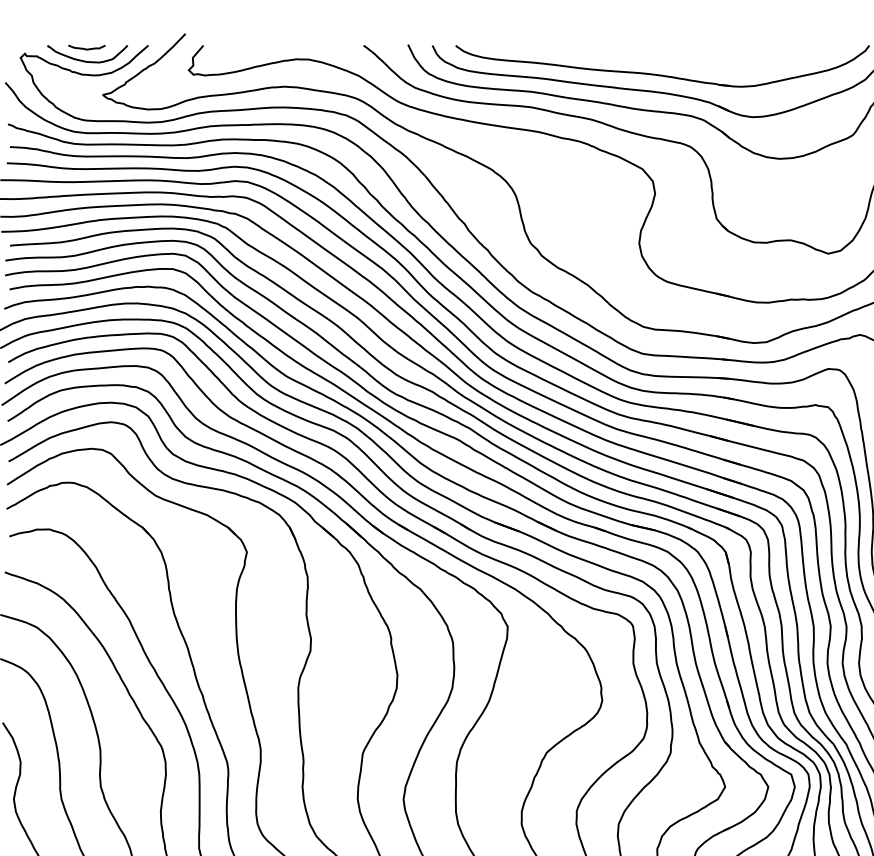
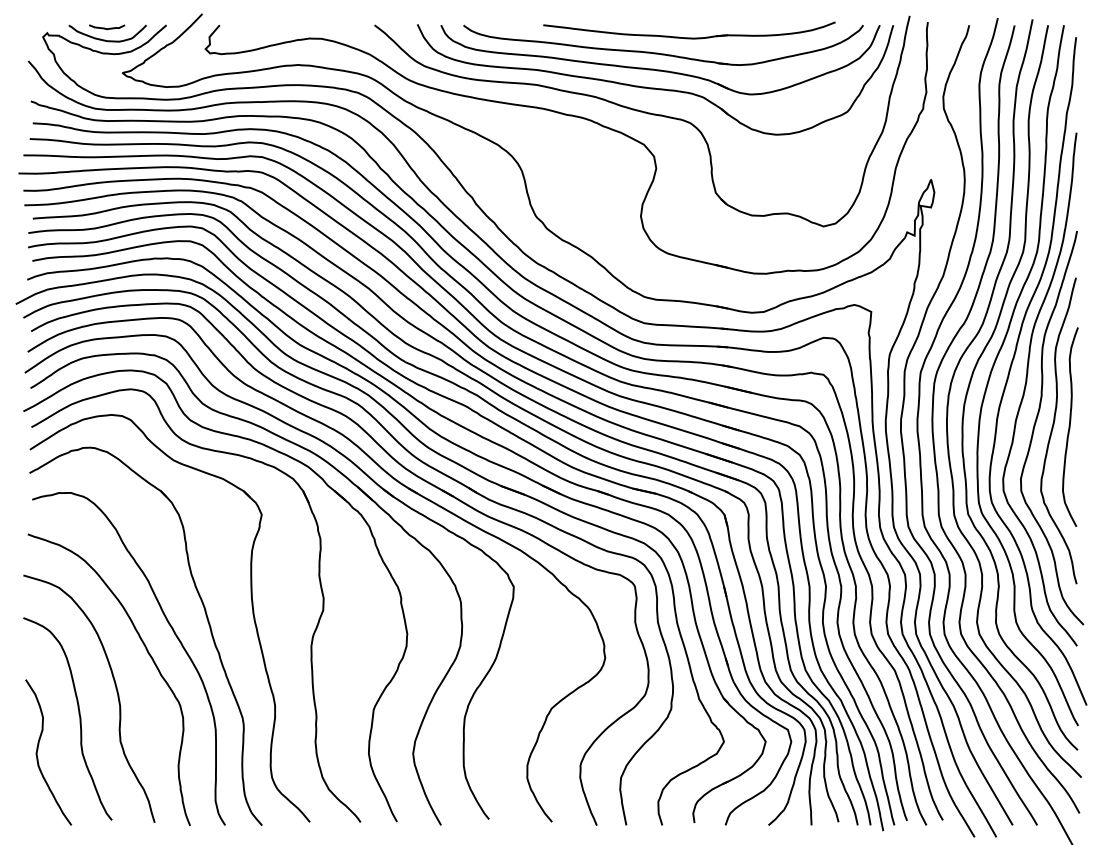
part: (689, 58) -> (689, 37), added

